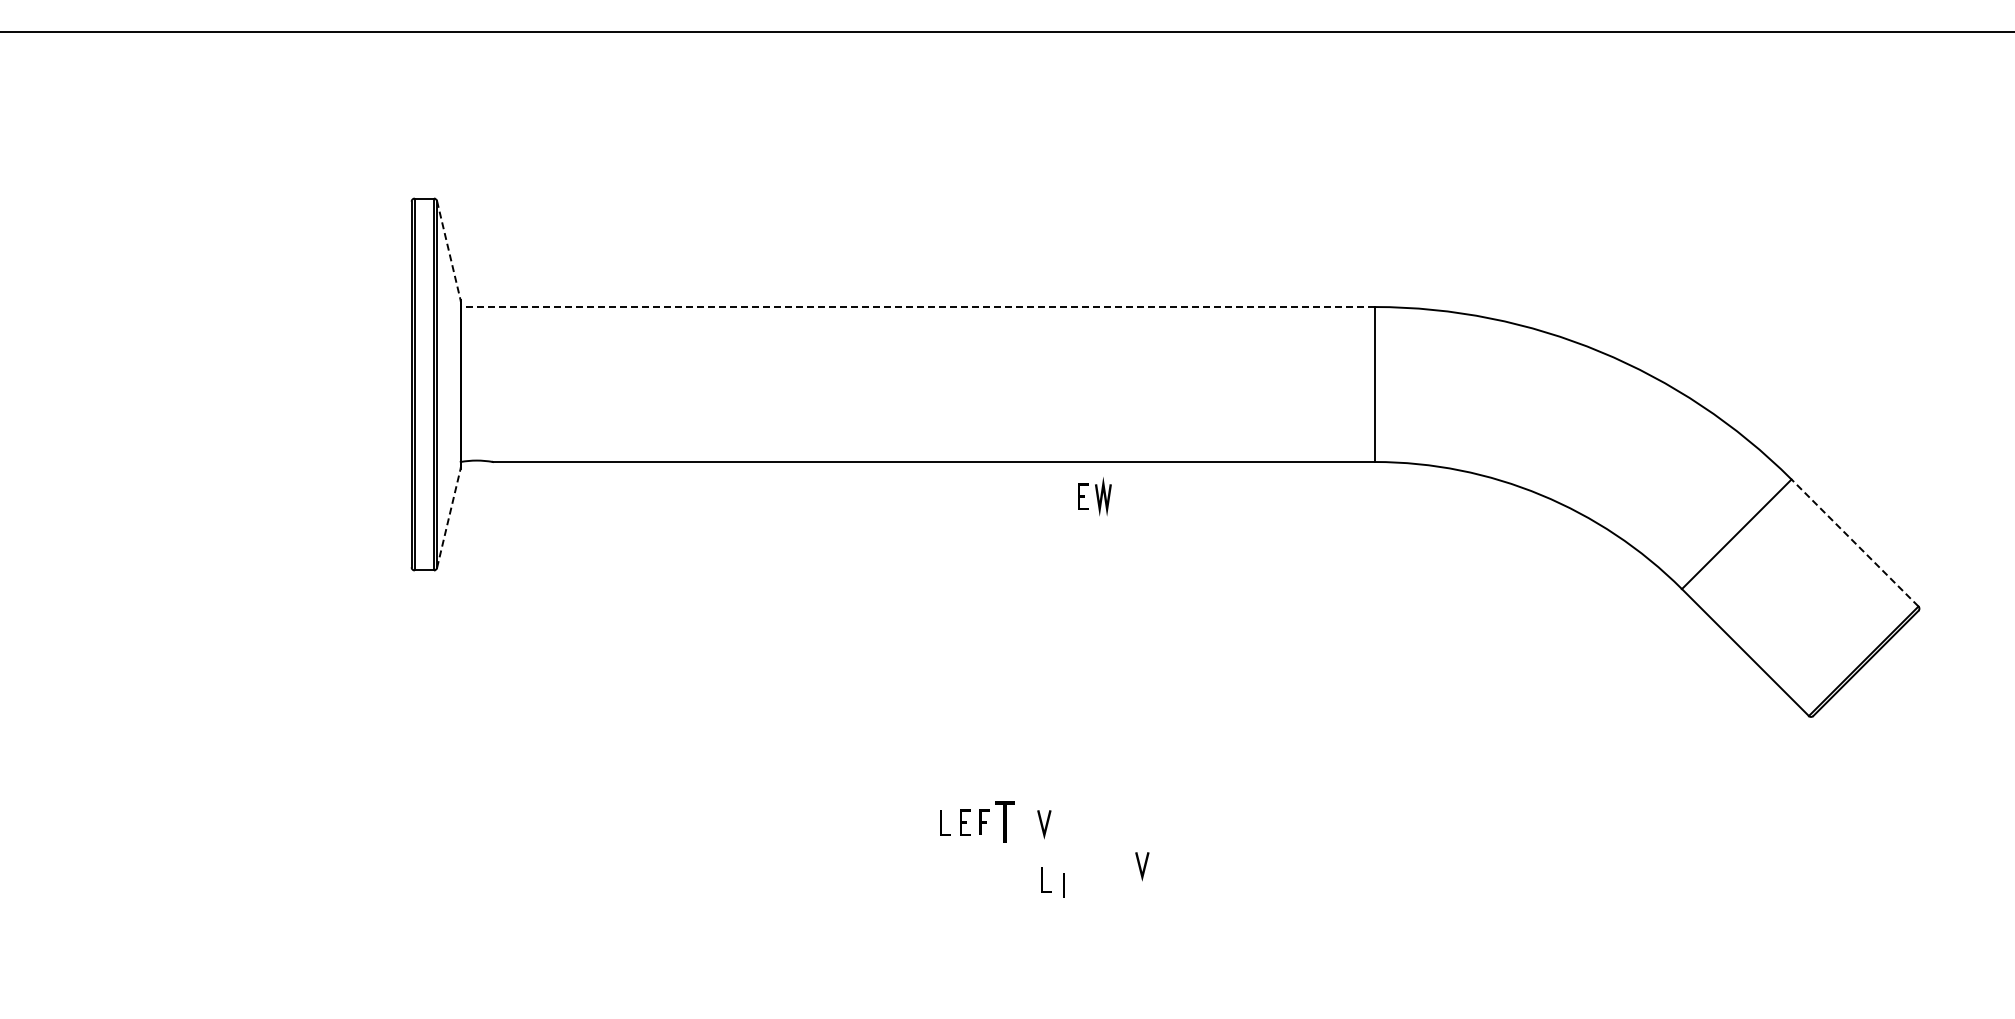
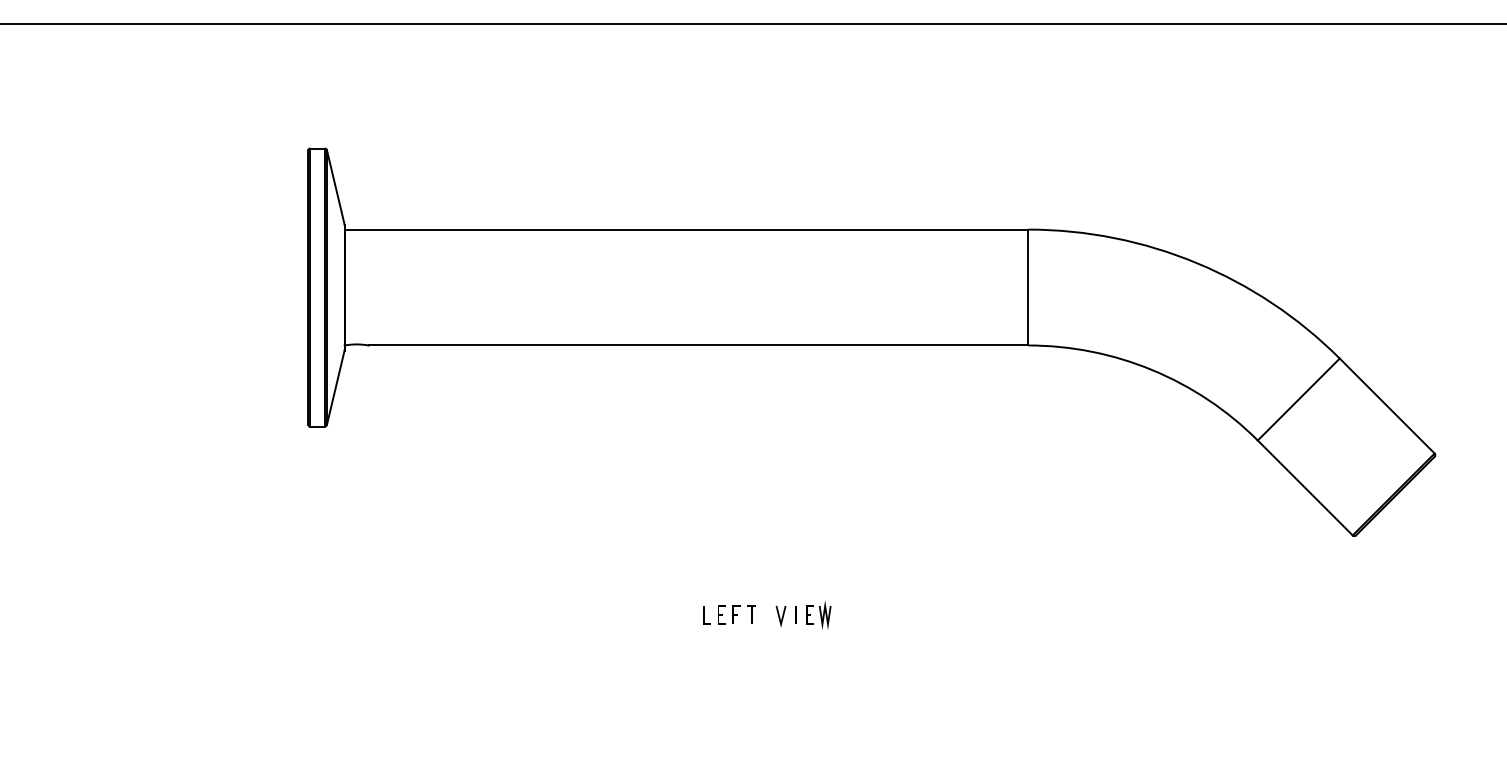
line: (448, 251) -> (335, 188), dashed -> solid
line: (917, 307) -> (686, 229), dashed -> solid
part: (1094, 496) -> (818, 615), moved
line: (448, 518) -> (335, 387), dashed -> solid
line: (1855, 543) -> (1387, 406), dashed -> solid
part: (1004, 821) -> (751, 614), size x0.62
line: (1143, 866) -> (855, 647), removed
line: (1042, 879) -> (779, 657), removed
line: (1063, 885) -> (795, 615), moved

